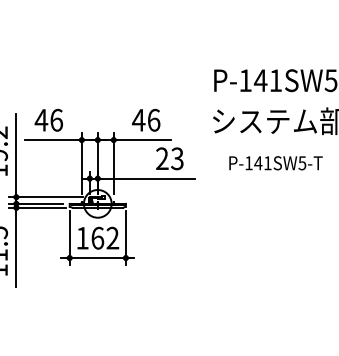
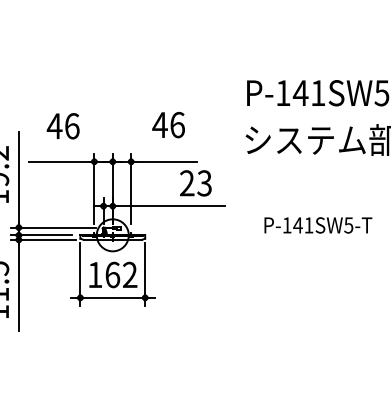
text: (48, 119) -> (62, 125), moved
text: (146, 119) -> (168, 124), moved
text: (275, 163) -> (317, 225), moved

